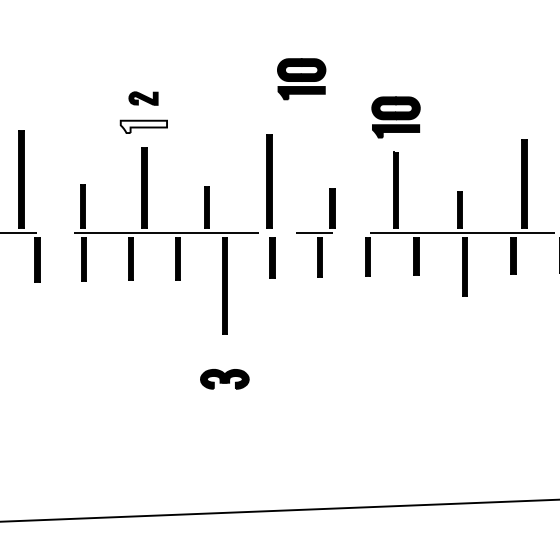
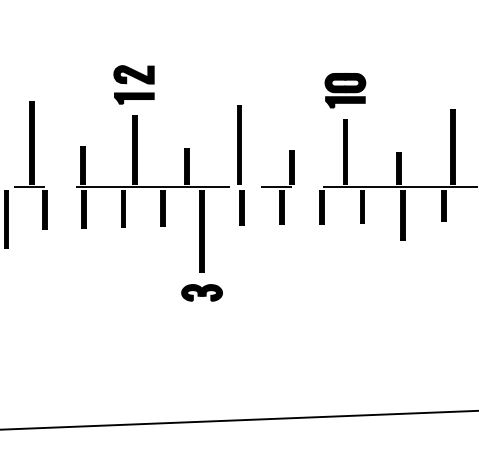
part: (301, 78) -> (266, 58), removed
part: (142, 98) -> (133, 74), size x1.67
fill: (142, 126) -> (133, 98), added
part: (224, 378) -> (201, 292), moved

